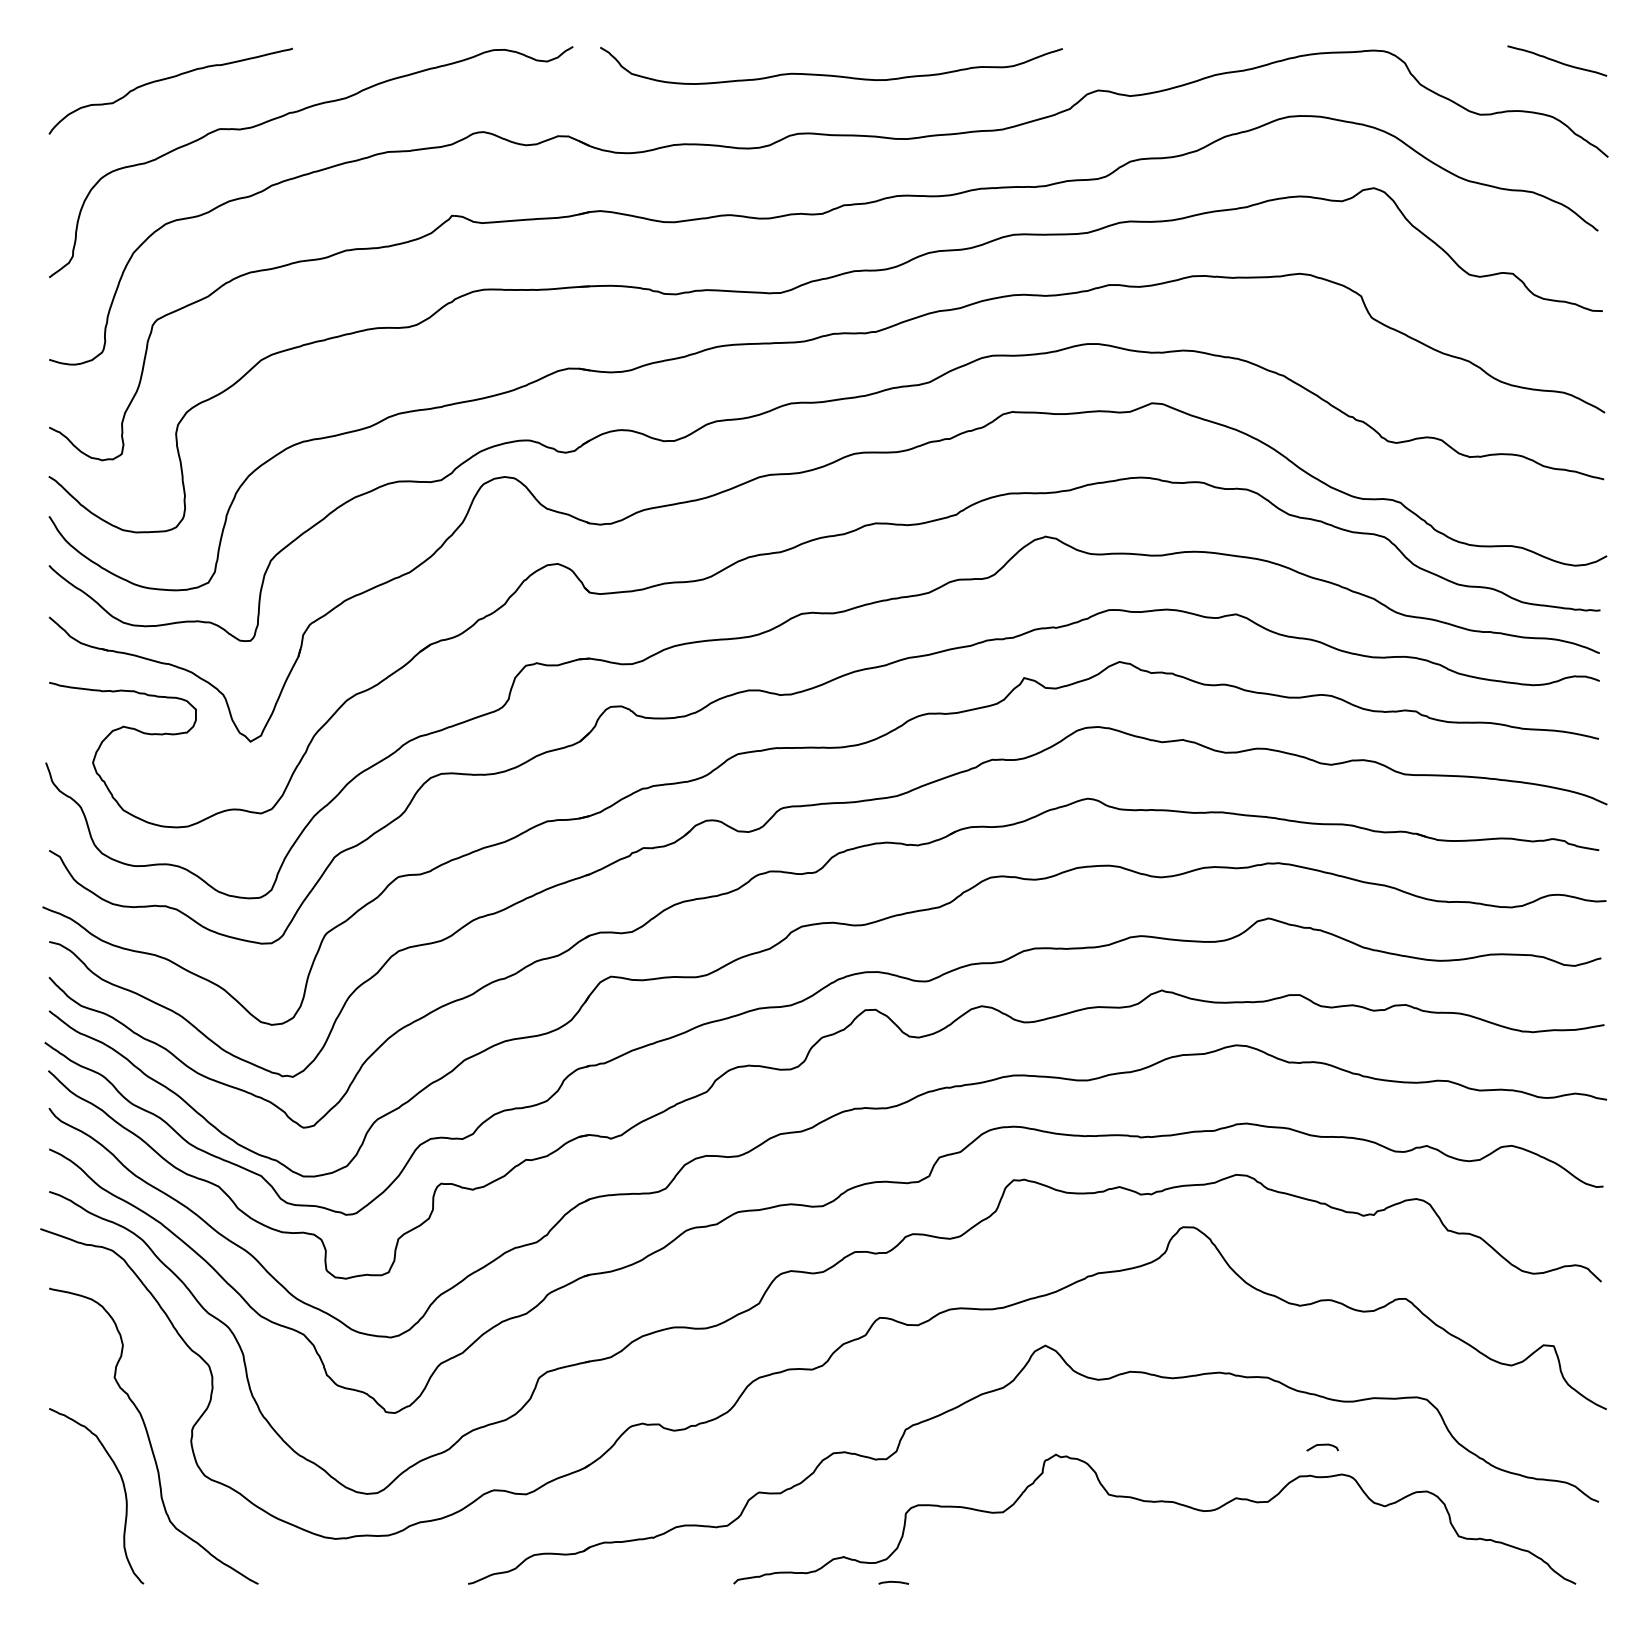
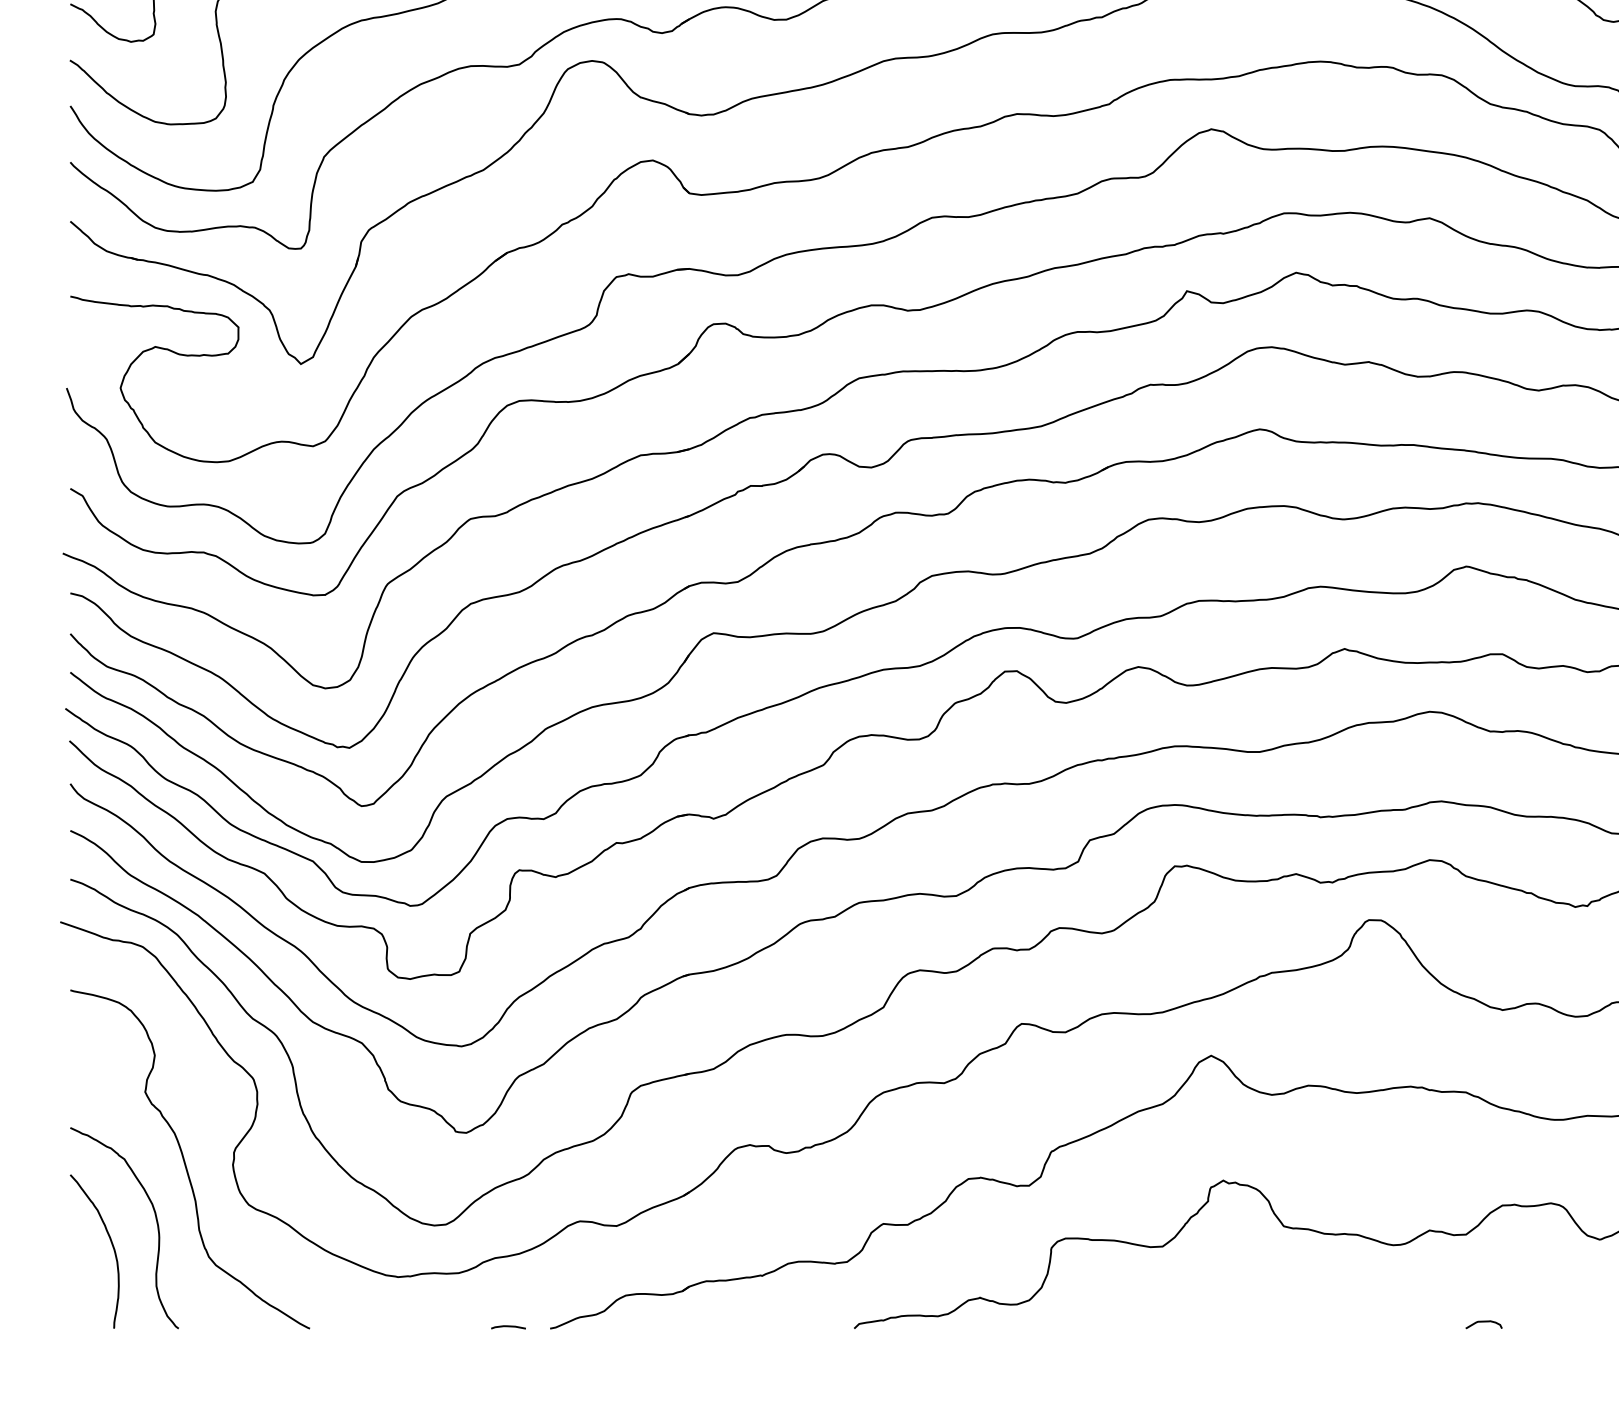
curve: (1322, 1445) -> (1483, 1322), moved
curve: (85, 1512) -> (111, 1246), added
curve: (893, 1582) -> (508, 1326), moved

